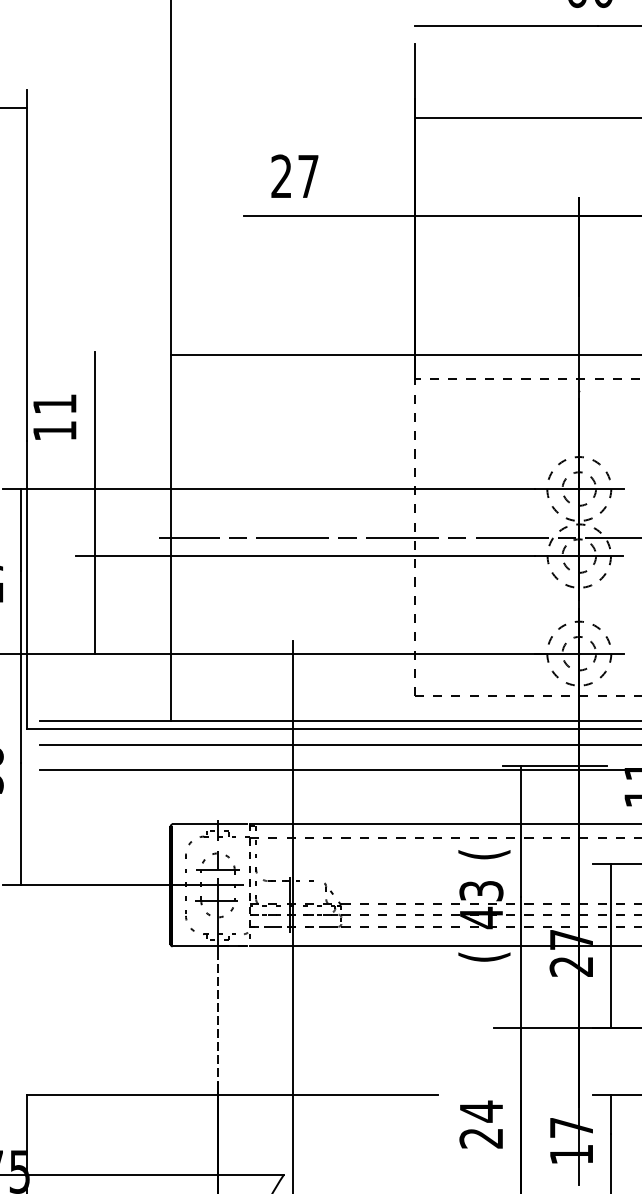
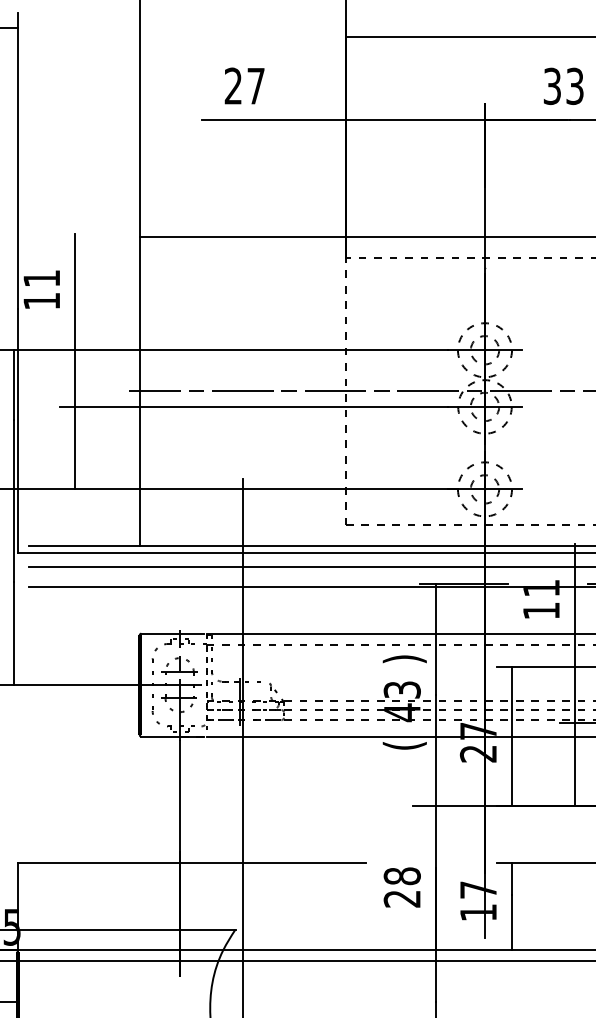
text: (484, 854) -> (404, 659), ( -> )
line: (217, 1017) -> (179, 796), dashed -> solid
text: (480, 1111) -> (401, 876), 24 -> 28

